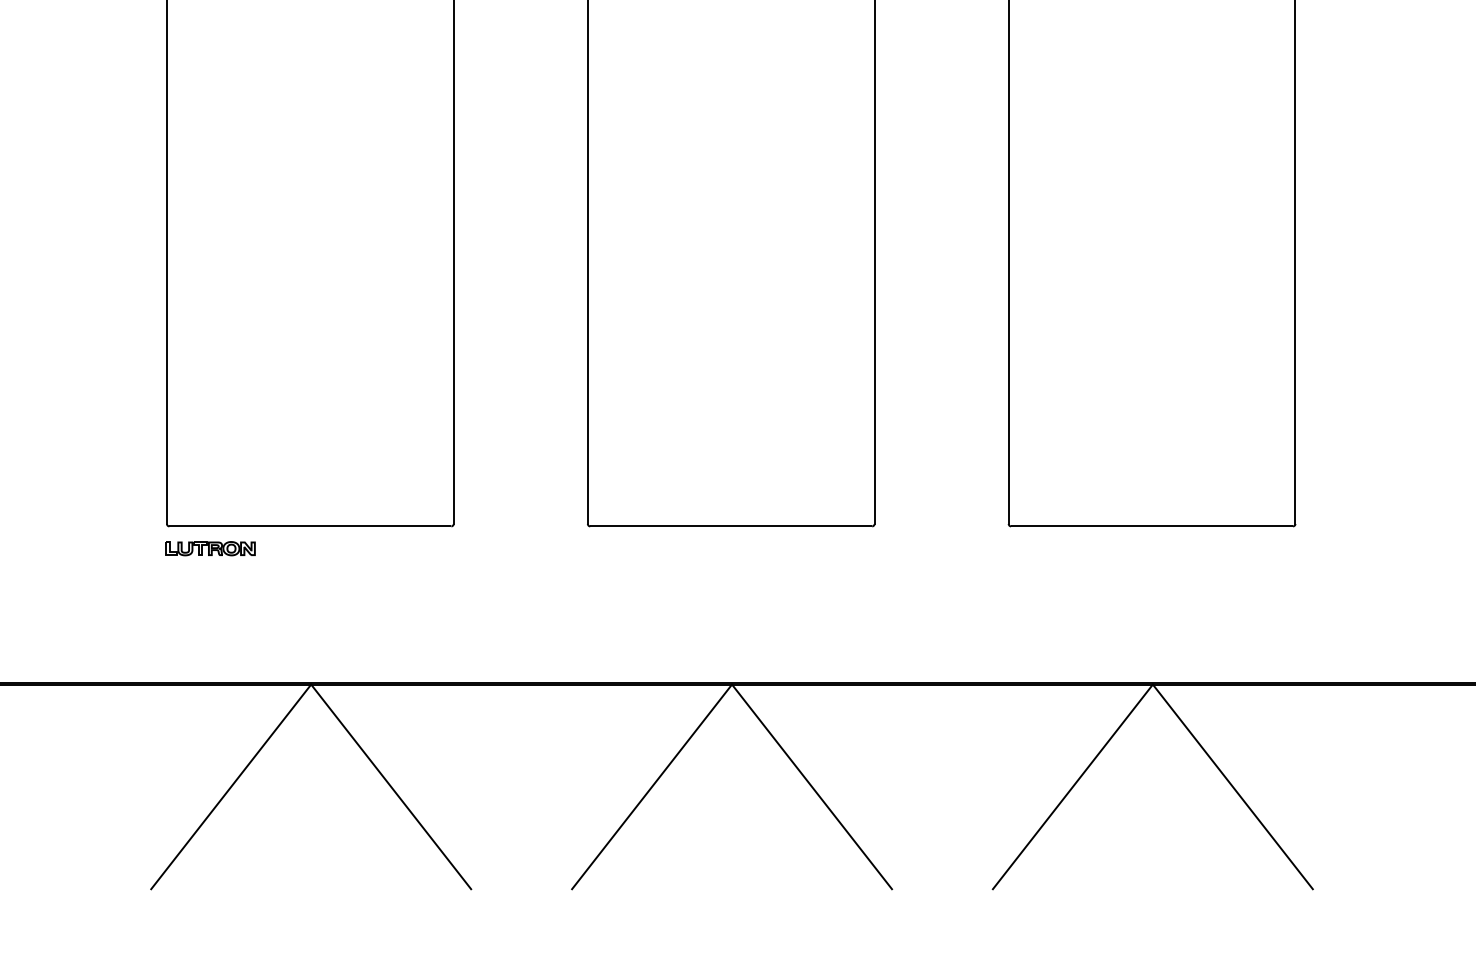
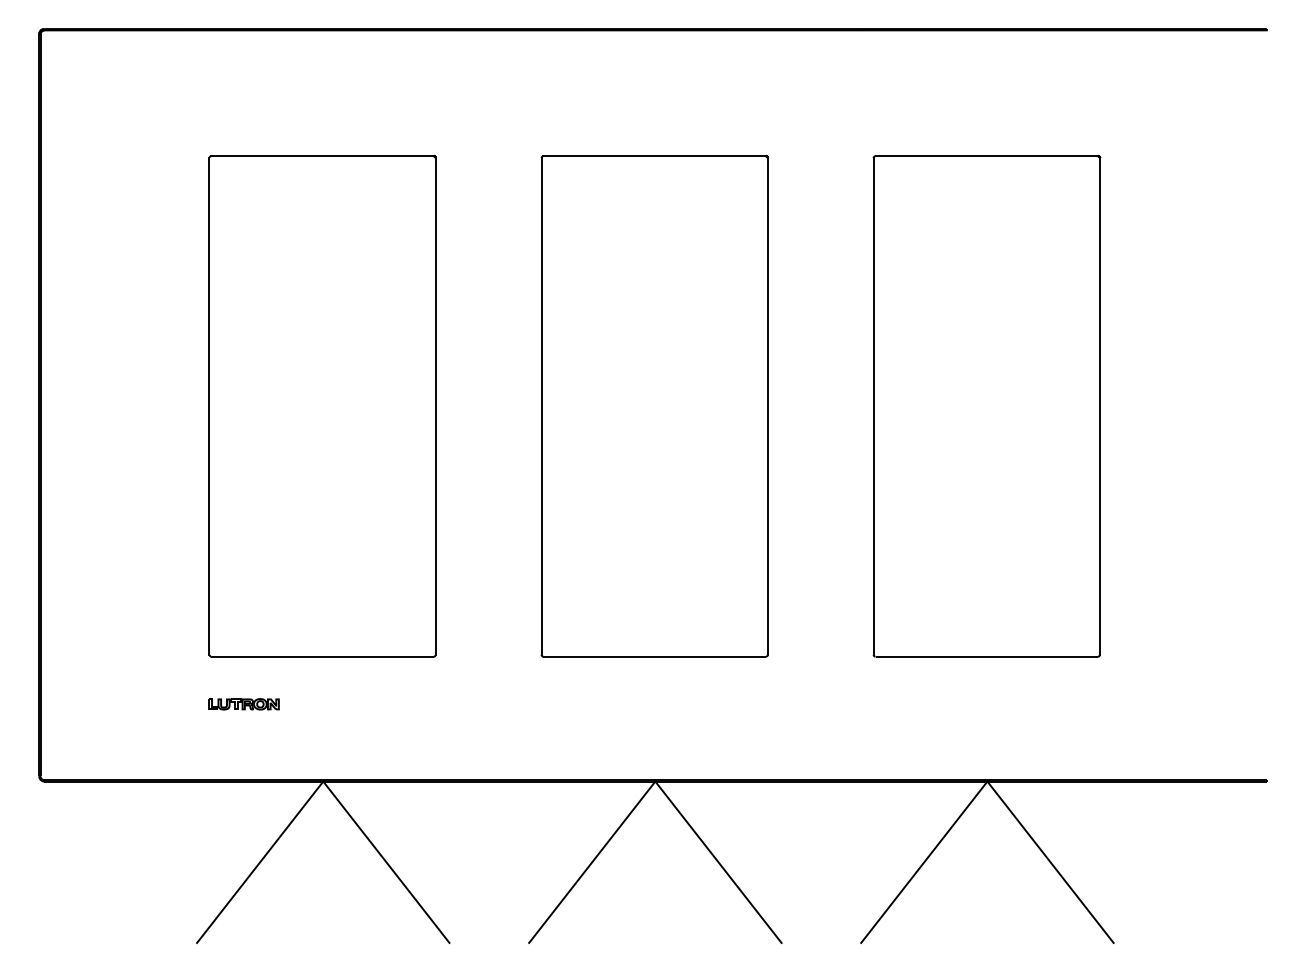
part: (210, 548) -> (243, 704), moved

